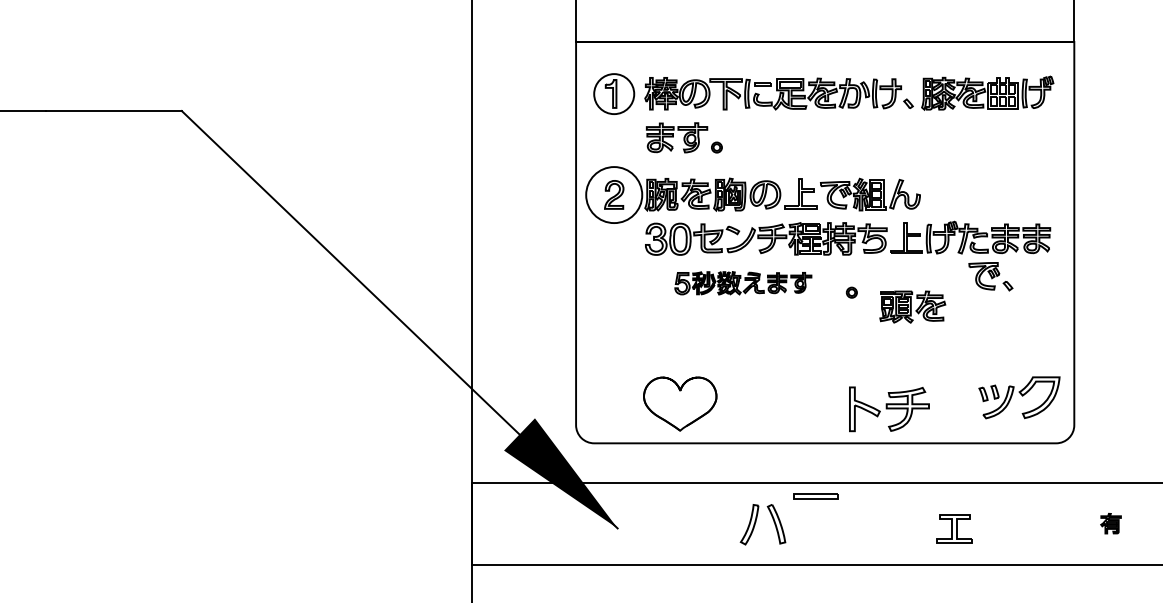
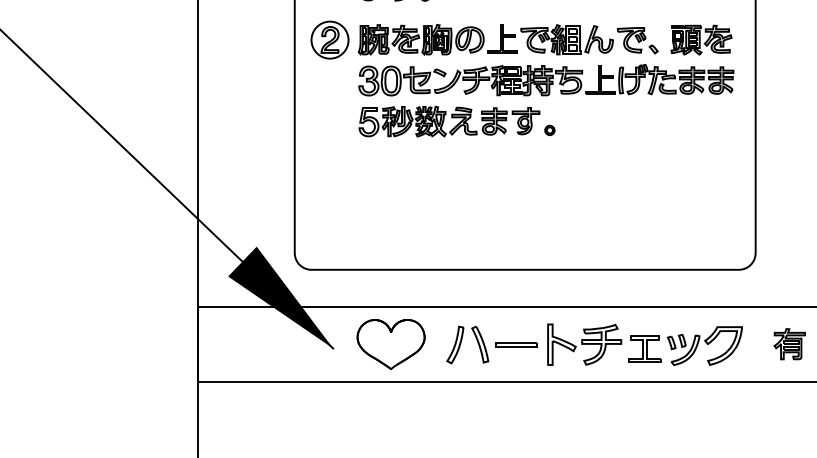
circle: (614, 195) -> (330, 40), size x0.71
part: (990, 276) -> (637, 40), moved
part: (743, 283) -> (449, 121), size x1.43
part: (912, 306) -> (701, 39), moved
part: (1019, 397) -> (704, 345), moved
part: (680, 403) -> (391, 343), moved
part: (889, 409) -> (584, 344), moved
part: (815, 496) -> (516, 344), moved
part: (1110, 523) -> (789, 343), size x1.67

